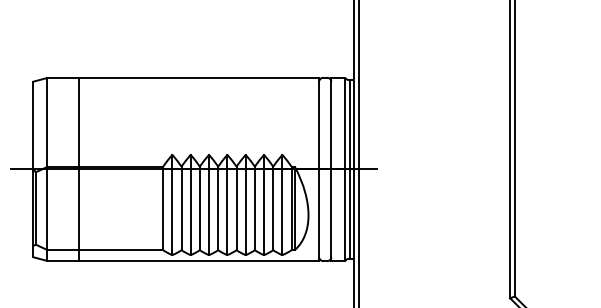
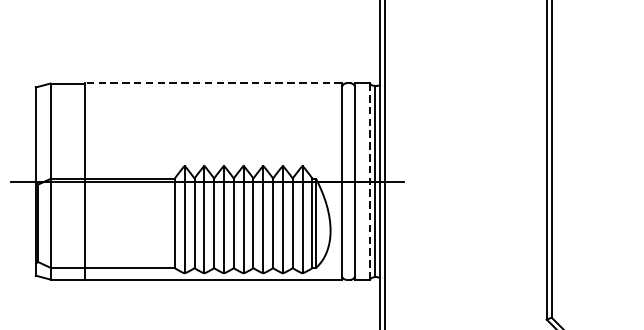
line: (199, 77) -> (213, 83), solid -> dashed
line: (345, 169) -> (370, 181), solid -> dashed

